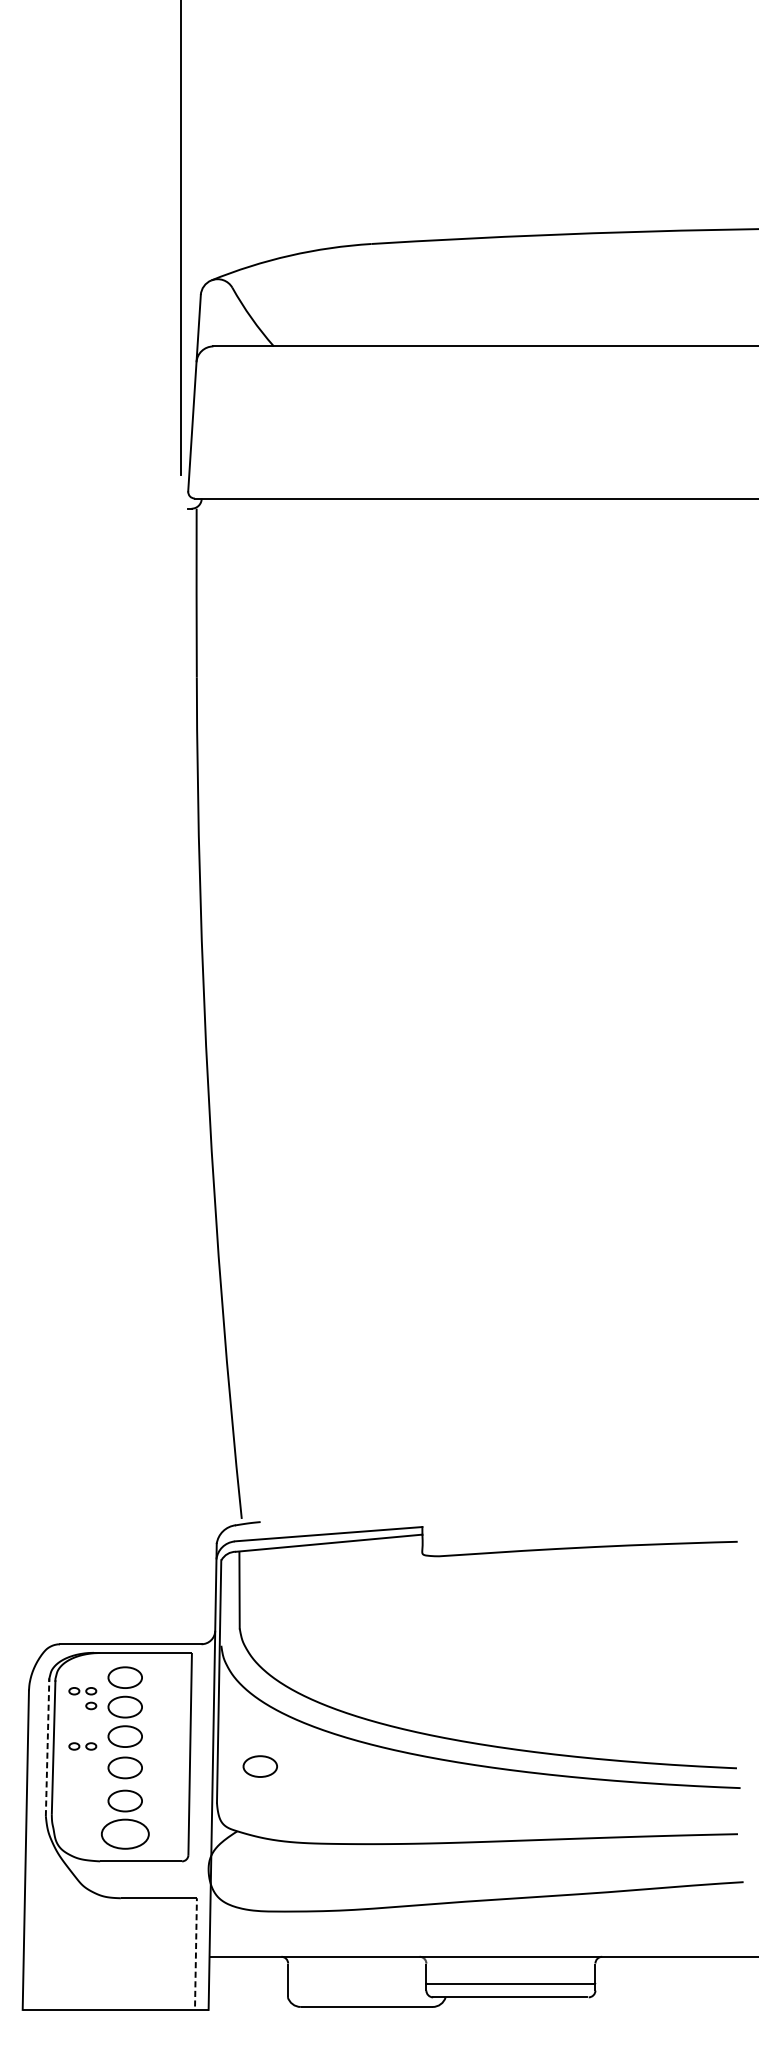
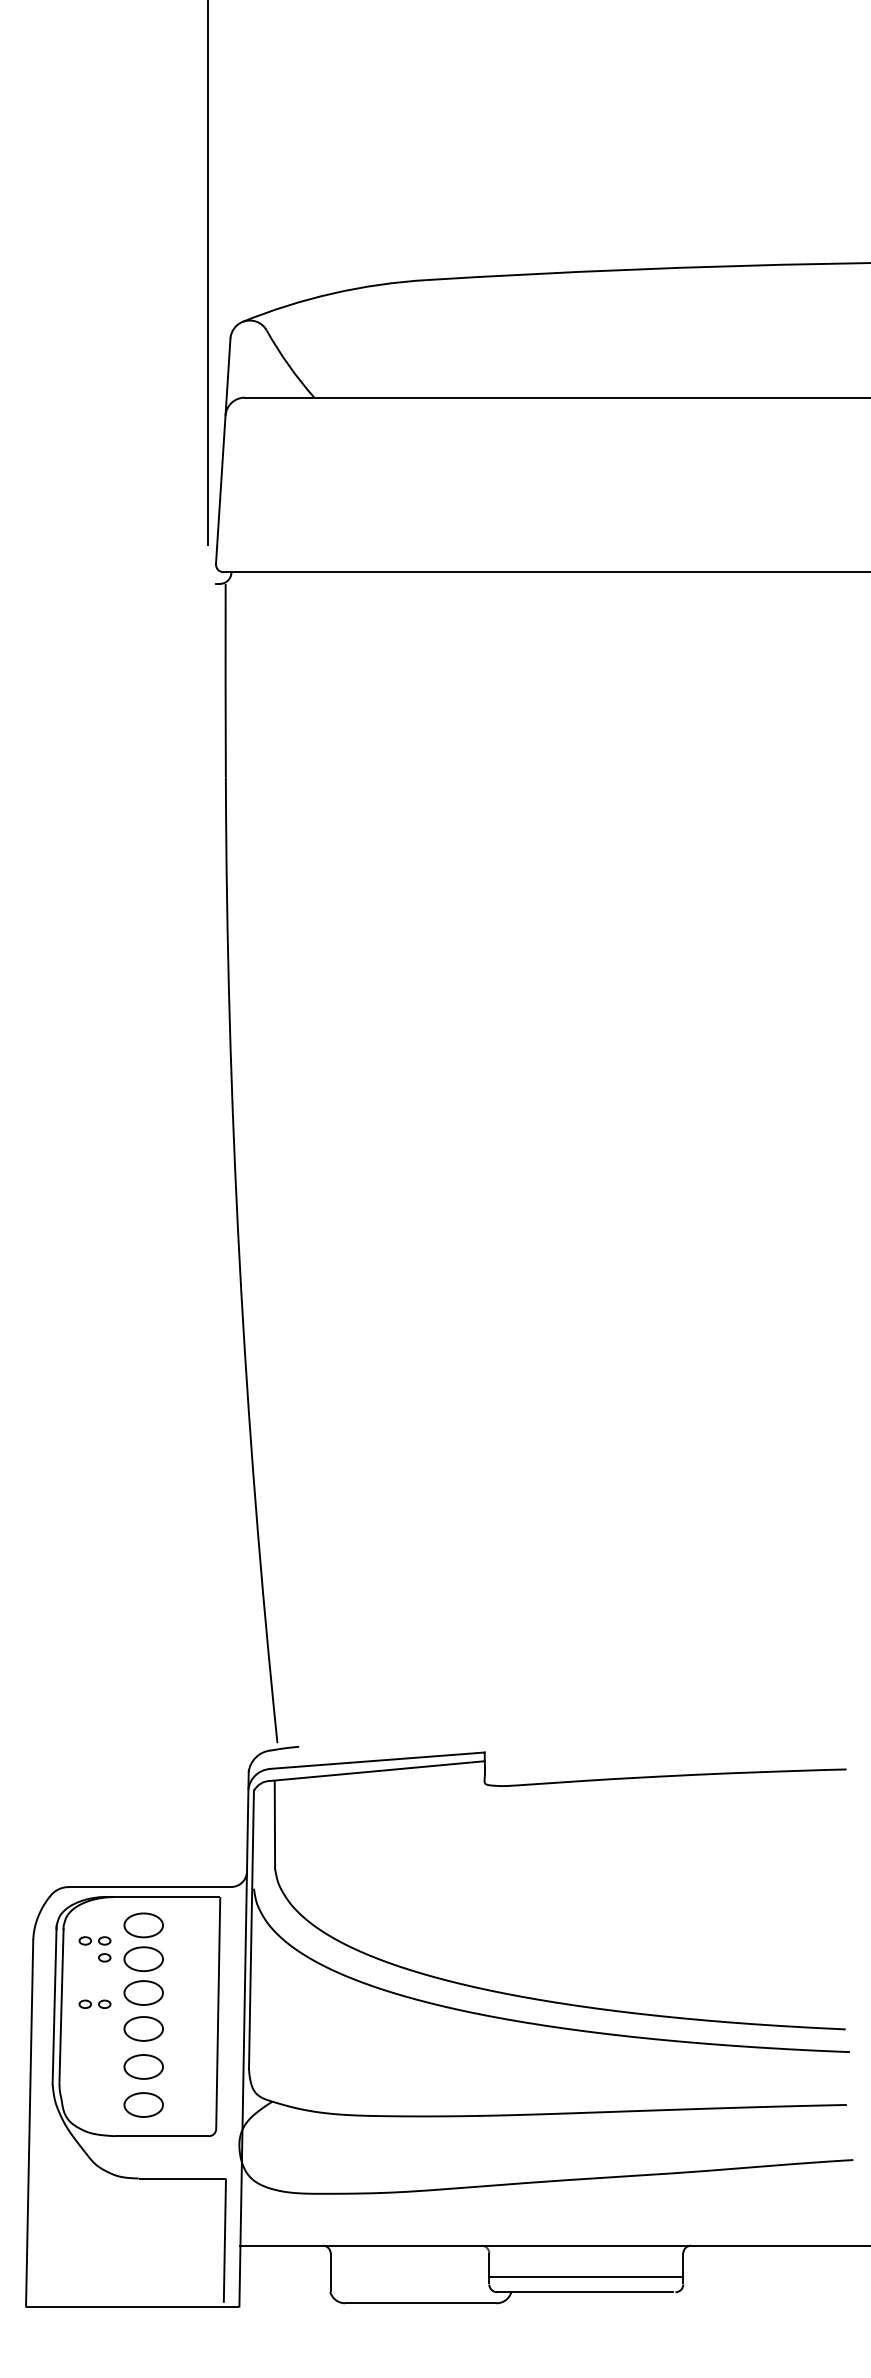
line: (47, 1746) -> (54, 2004), dashed -> solid
part: (260, 1766) -> (298, 2027), removed
part: (125, 1833) -> (143, 2104), size x0.71
line: (195, 1952) -> (224, 2240), dashed -> solid

